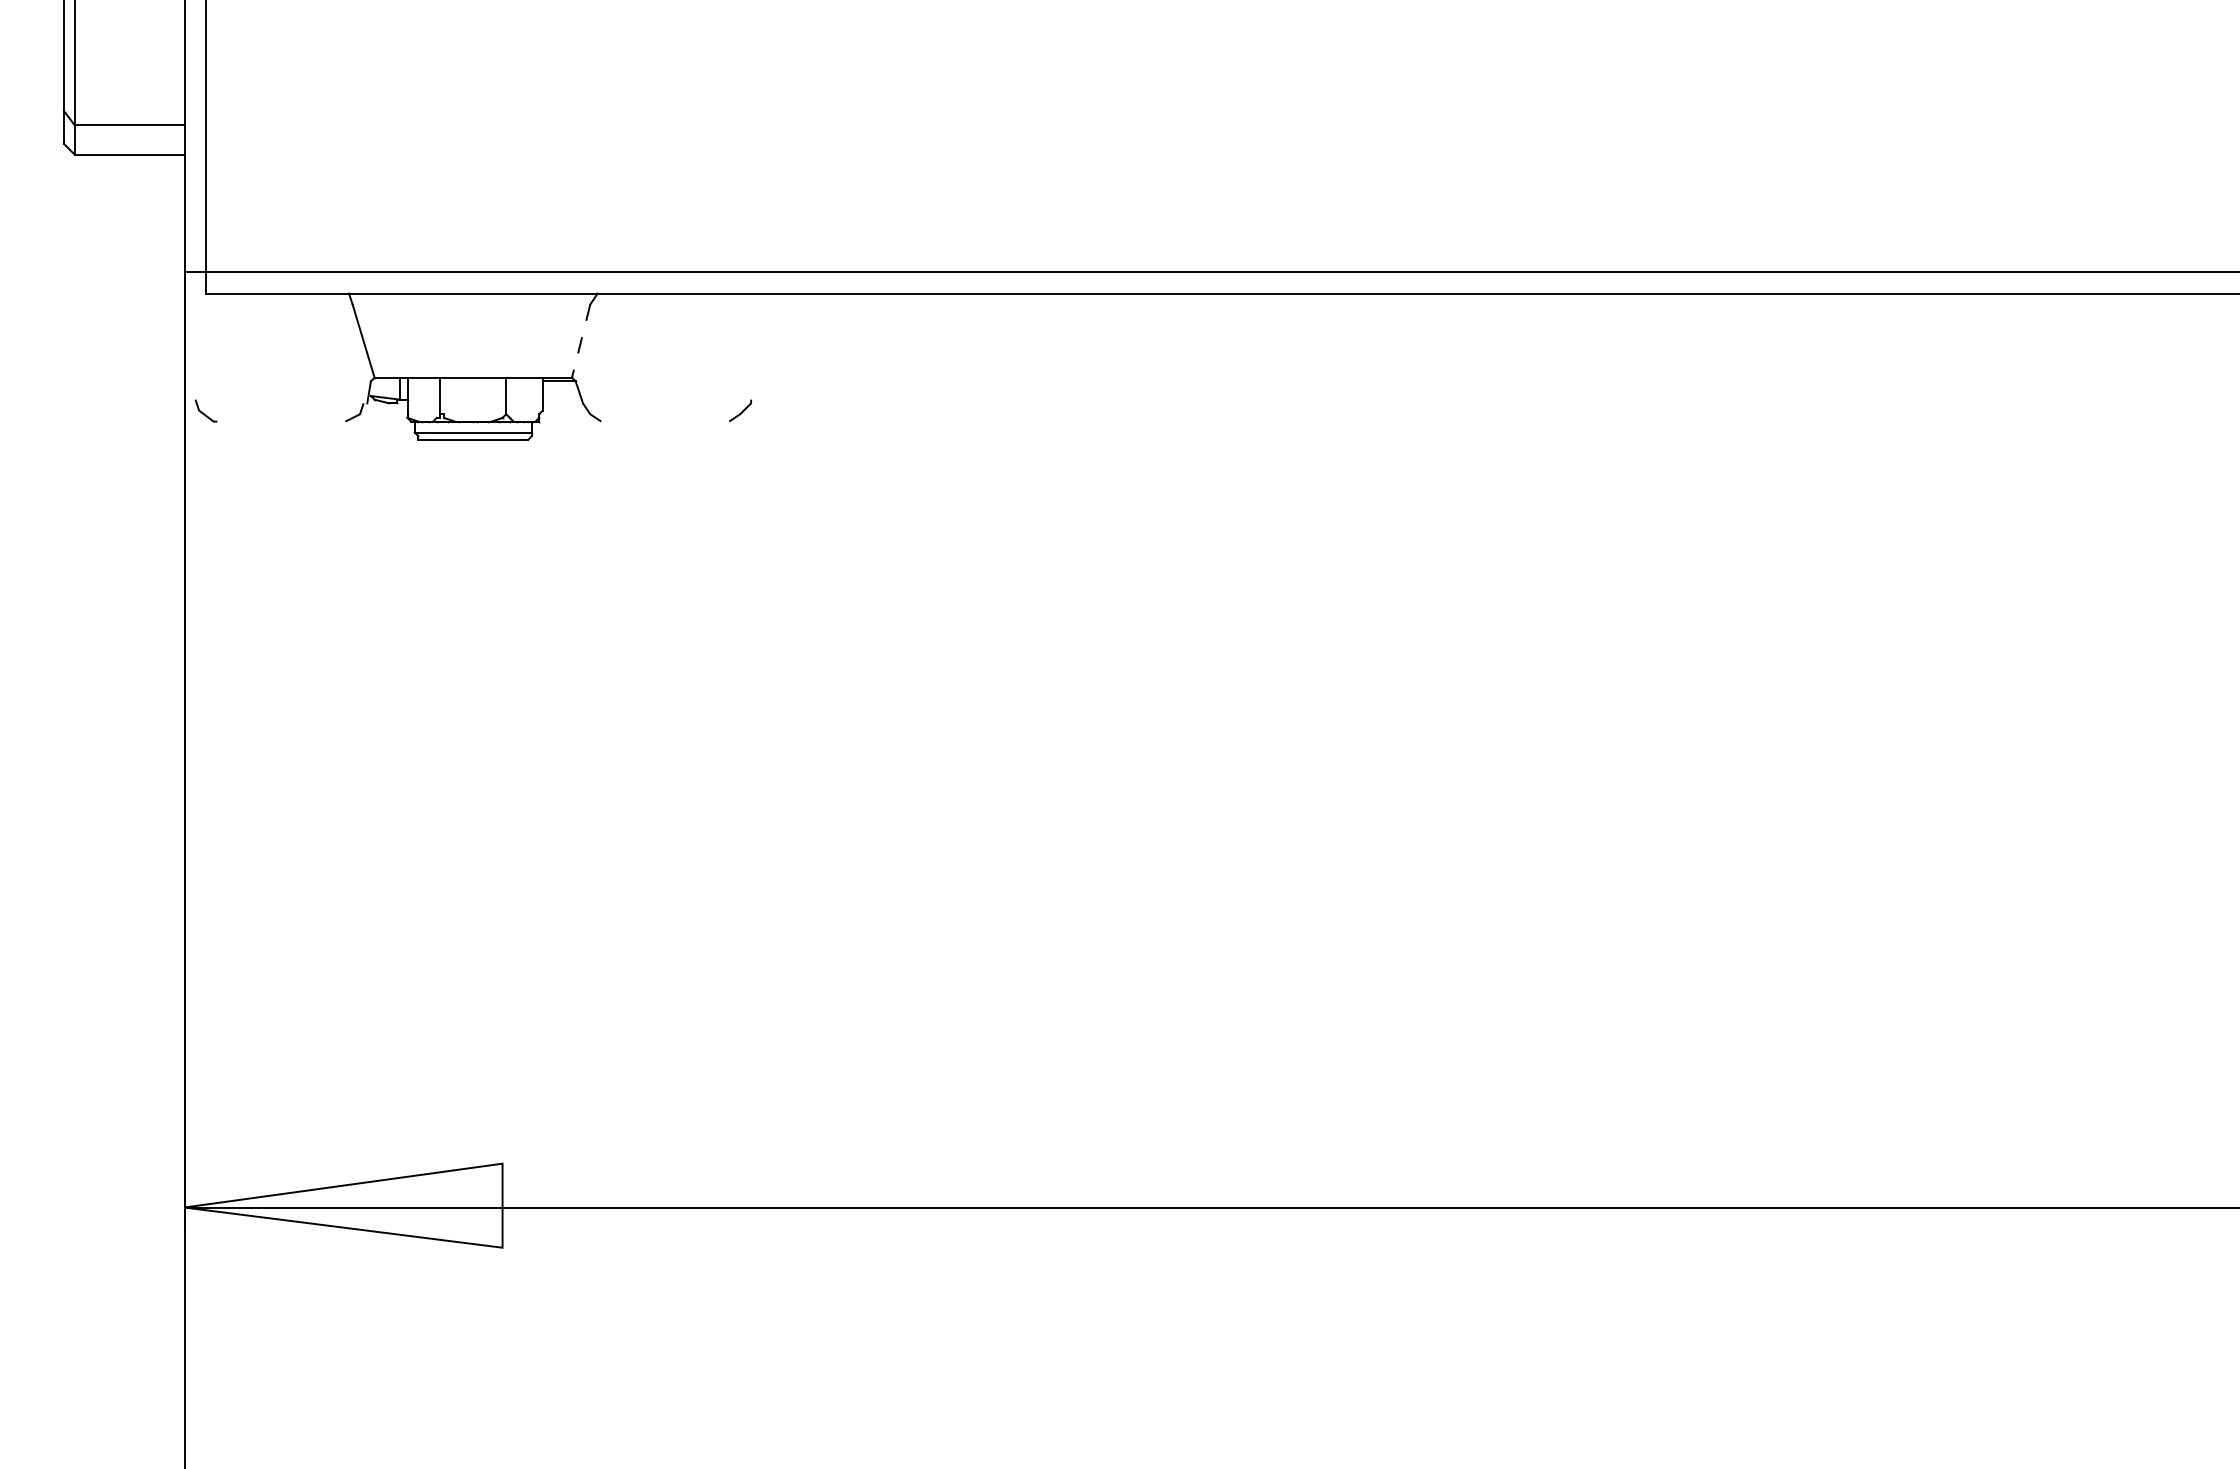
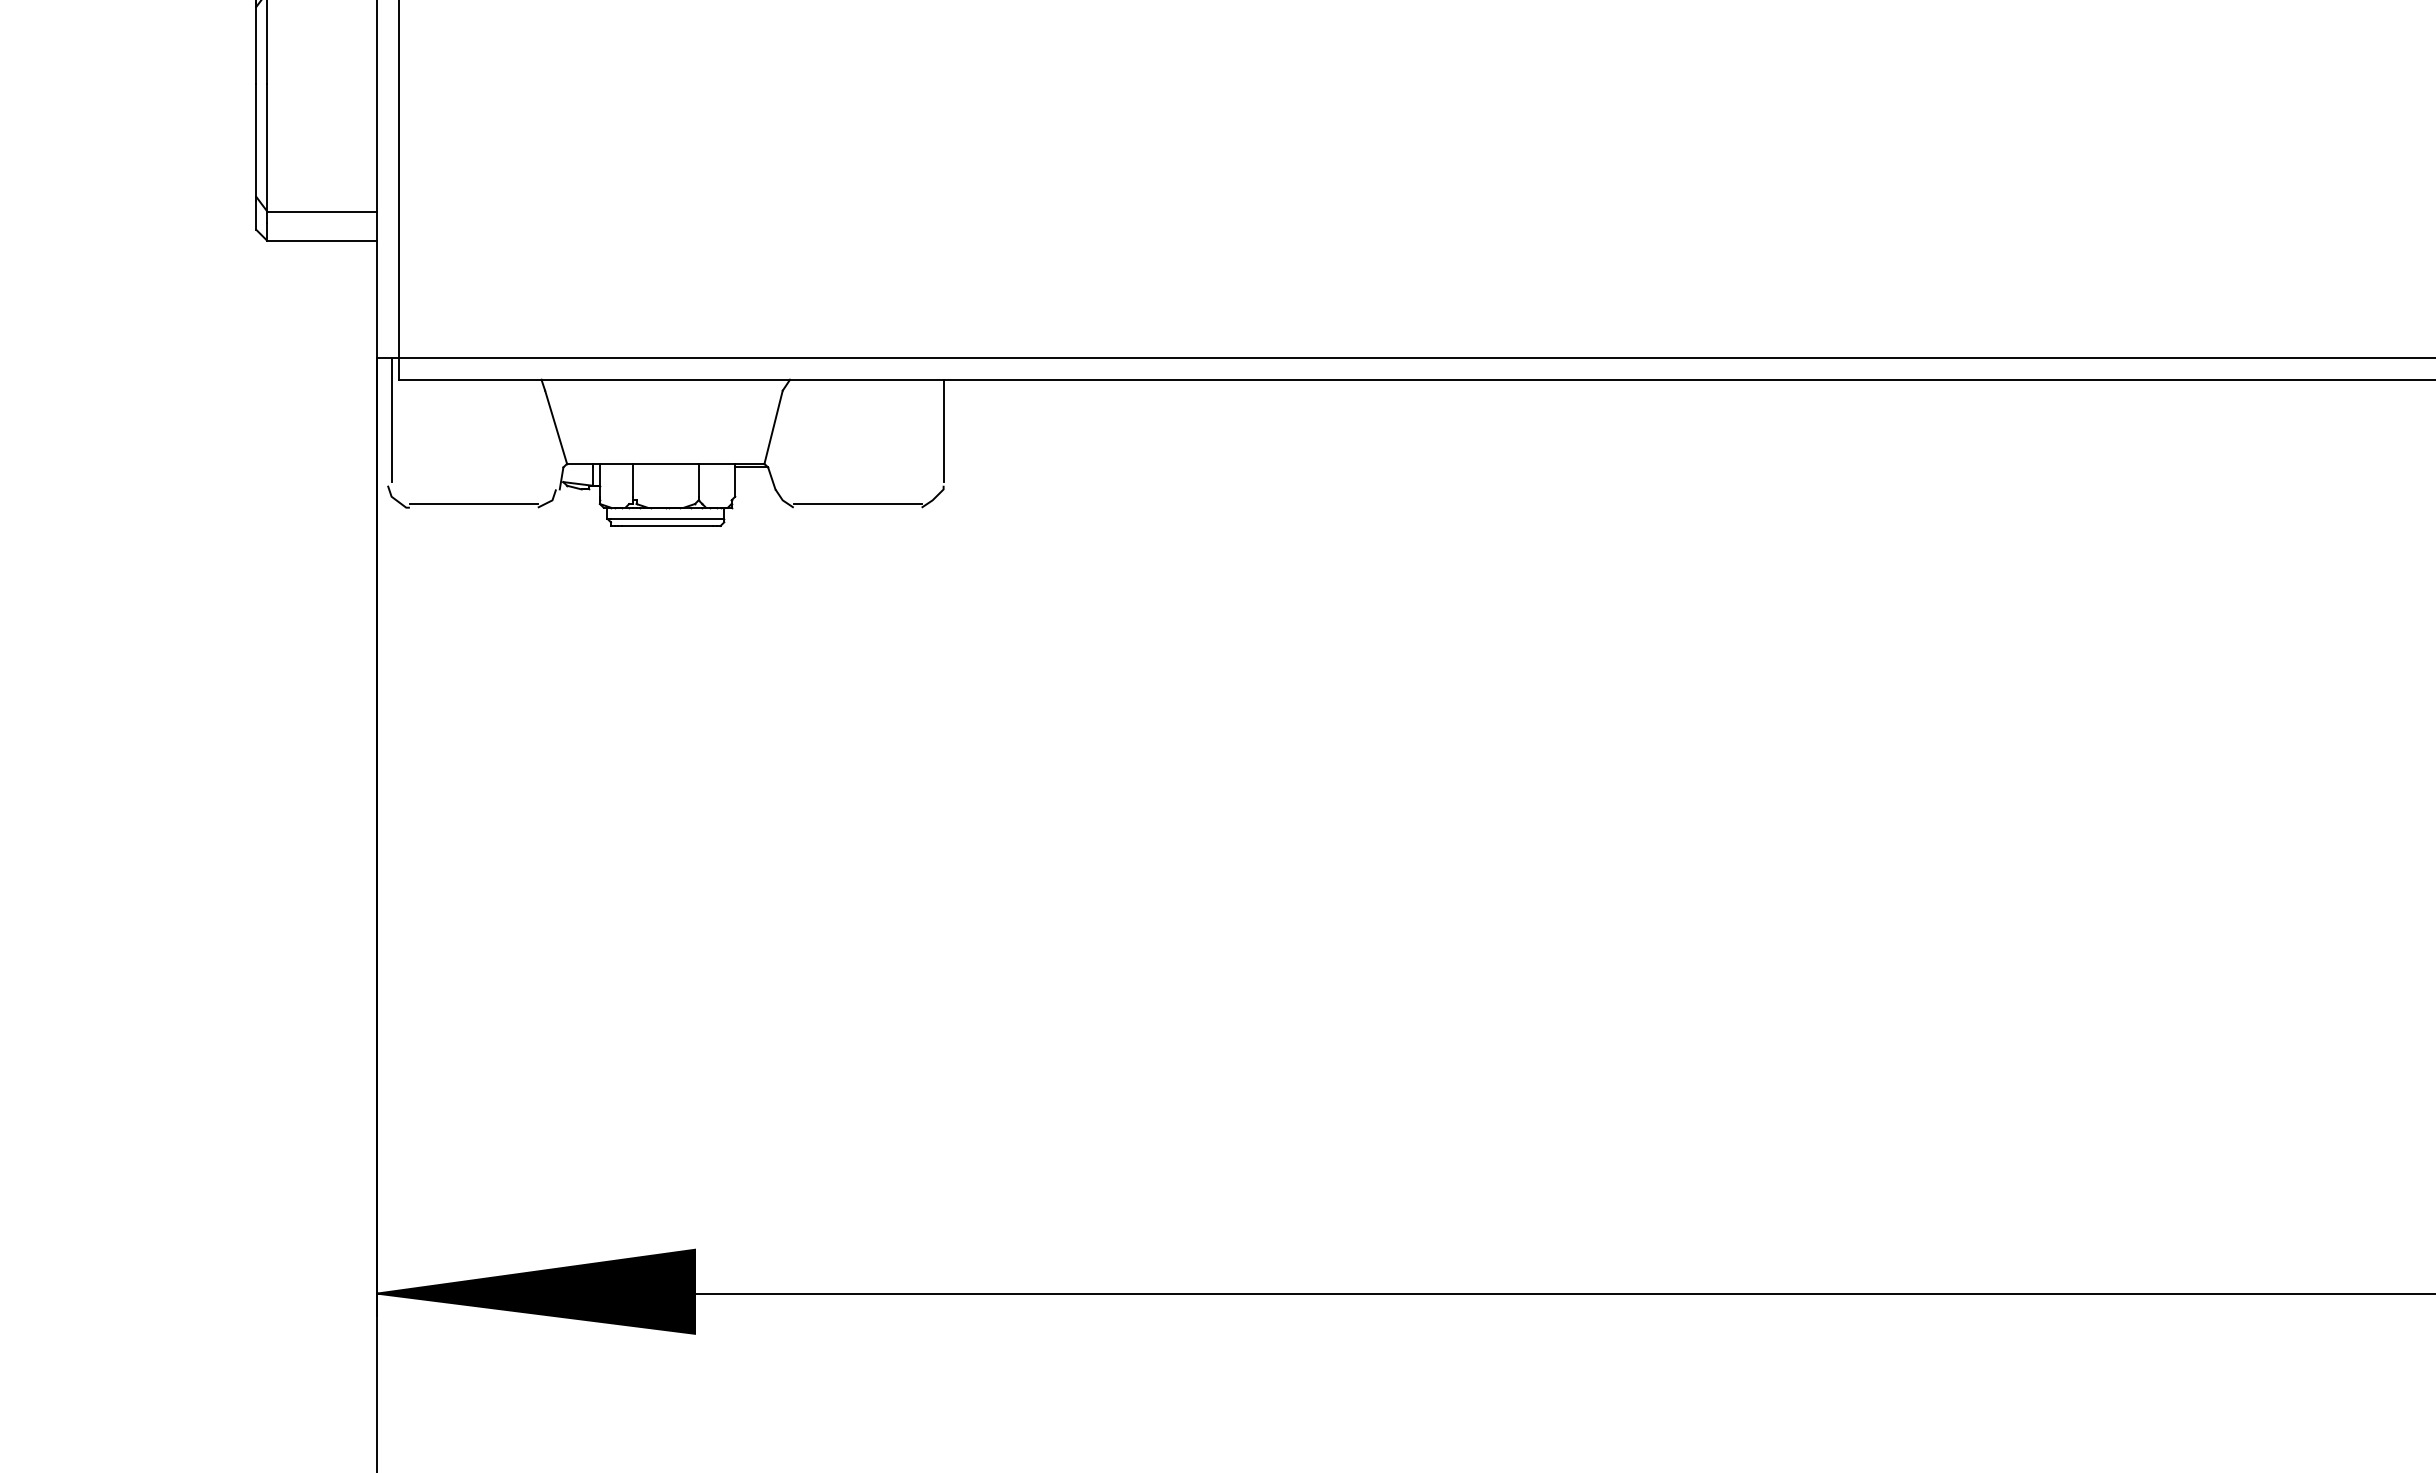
line: (199, 333) -> (391, 419), added
line: (581, 341) -> (773, 427), dashed -> solid
line: (751, 344) -> (943, 430), added
line: (281, 418) -> (473, 504), added
line: (665, 418) -> (857, 504), added
fill: (344, 1205) -> (536, 1291), added

